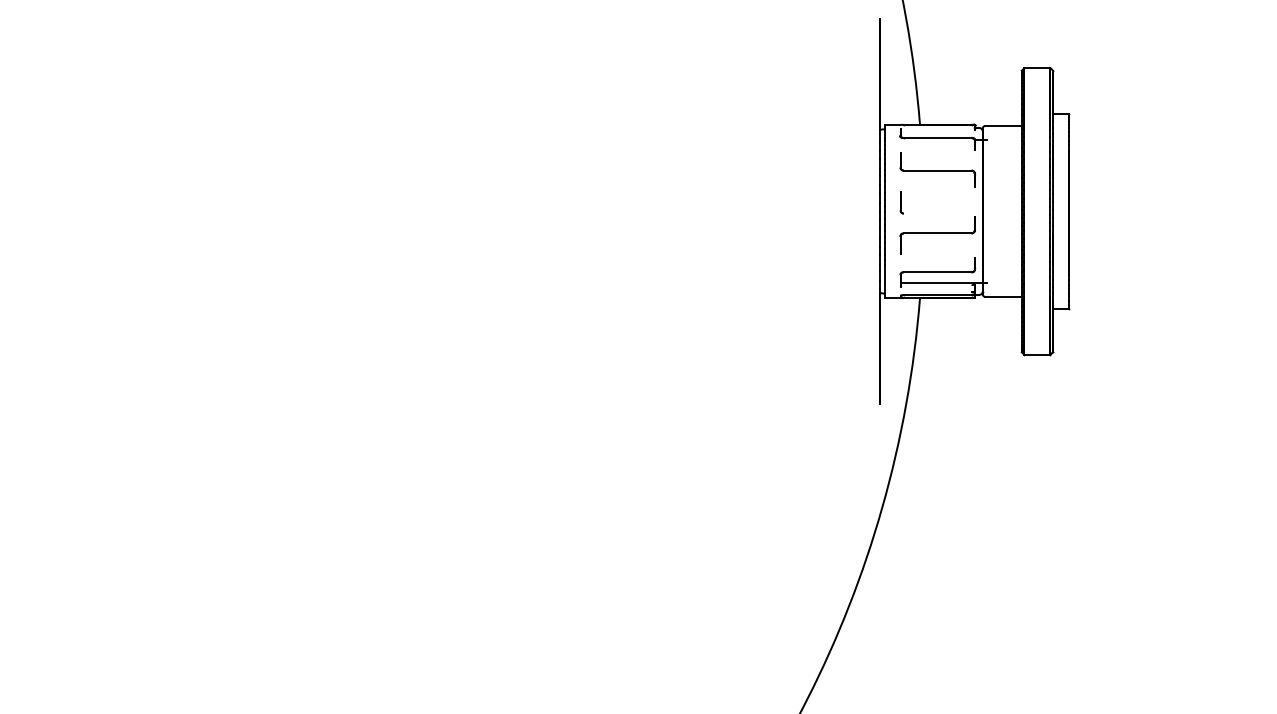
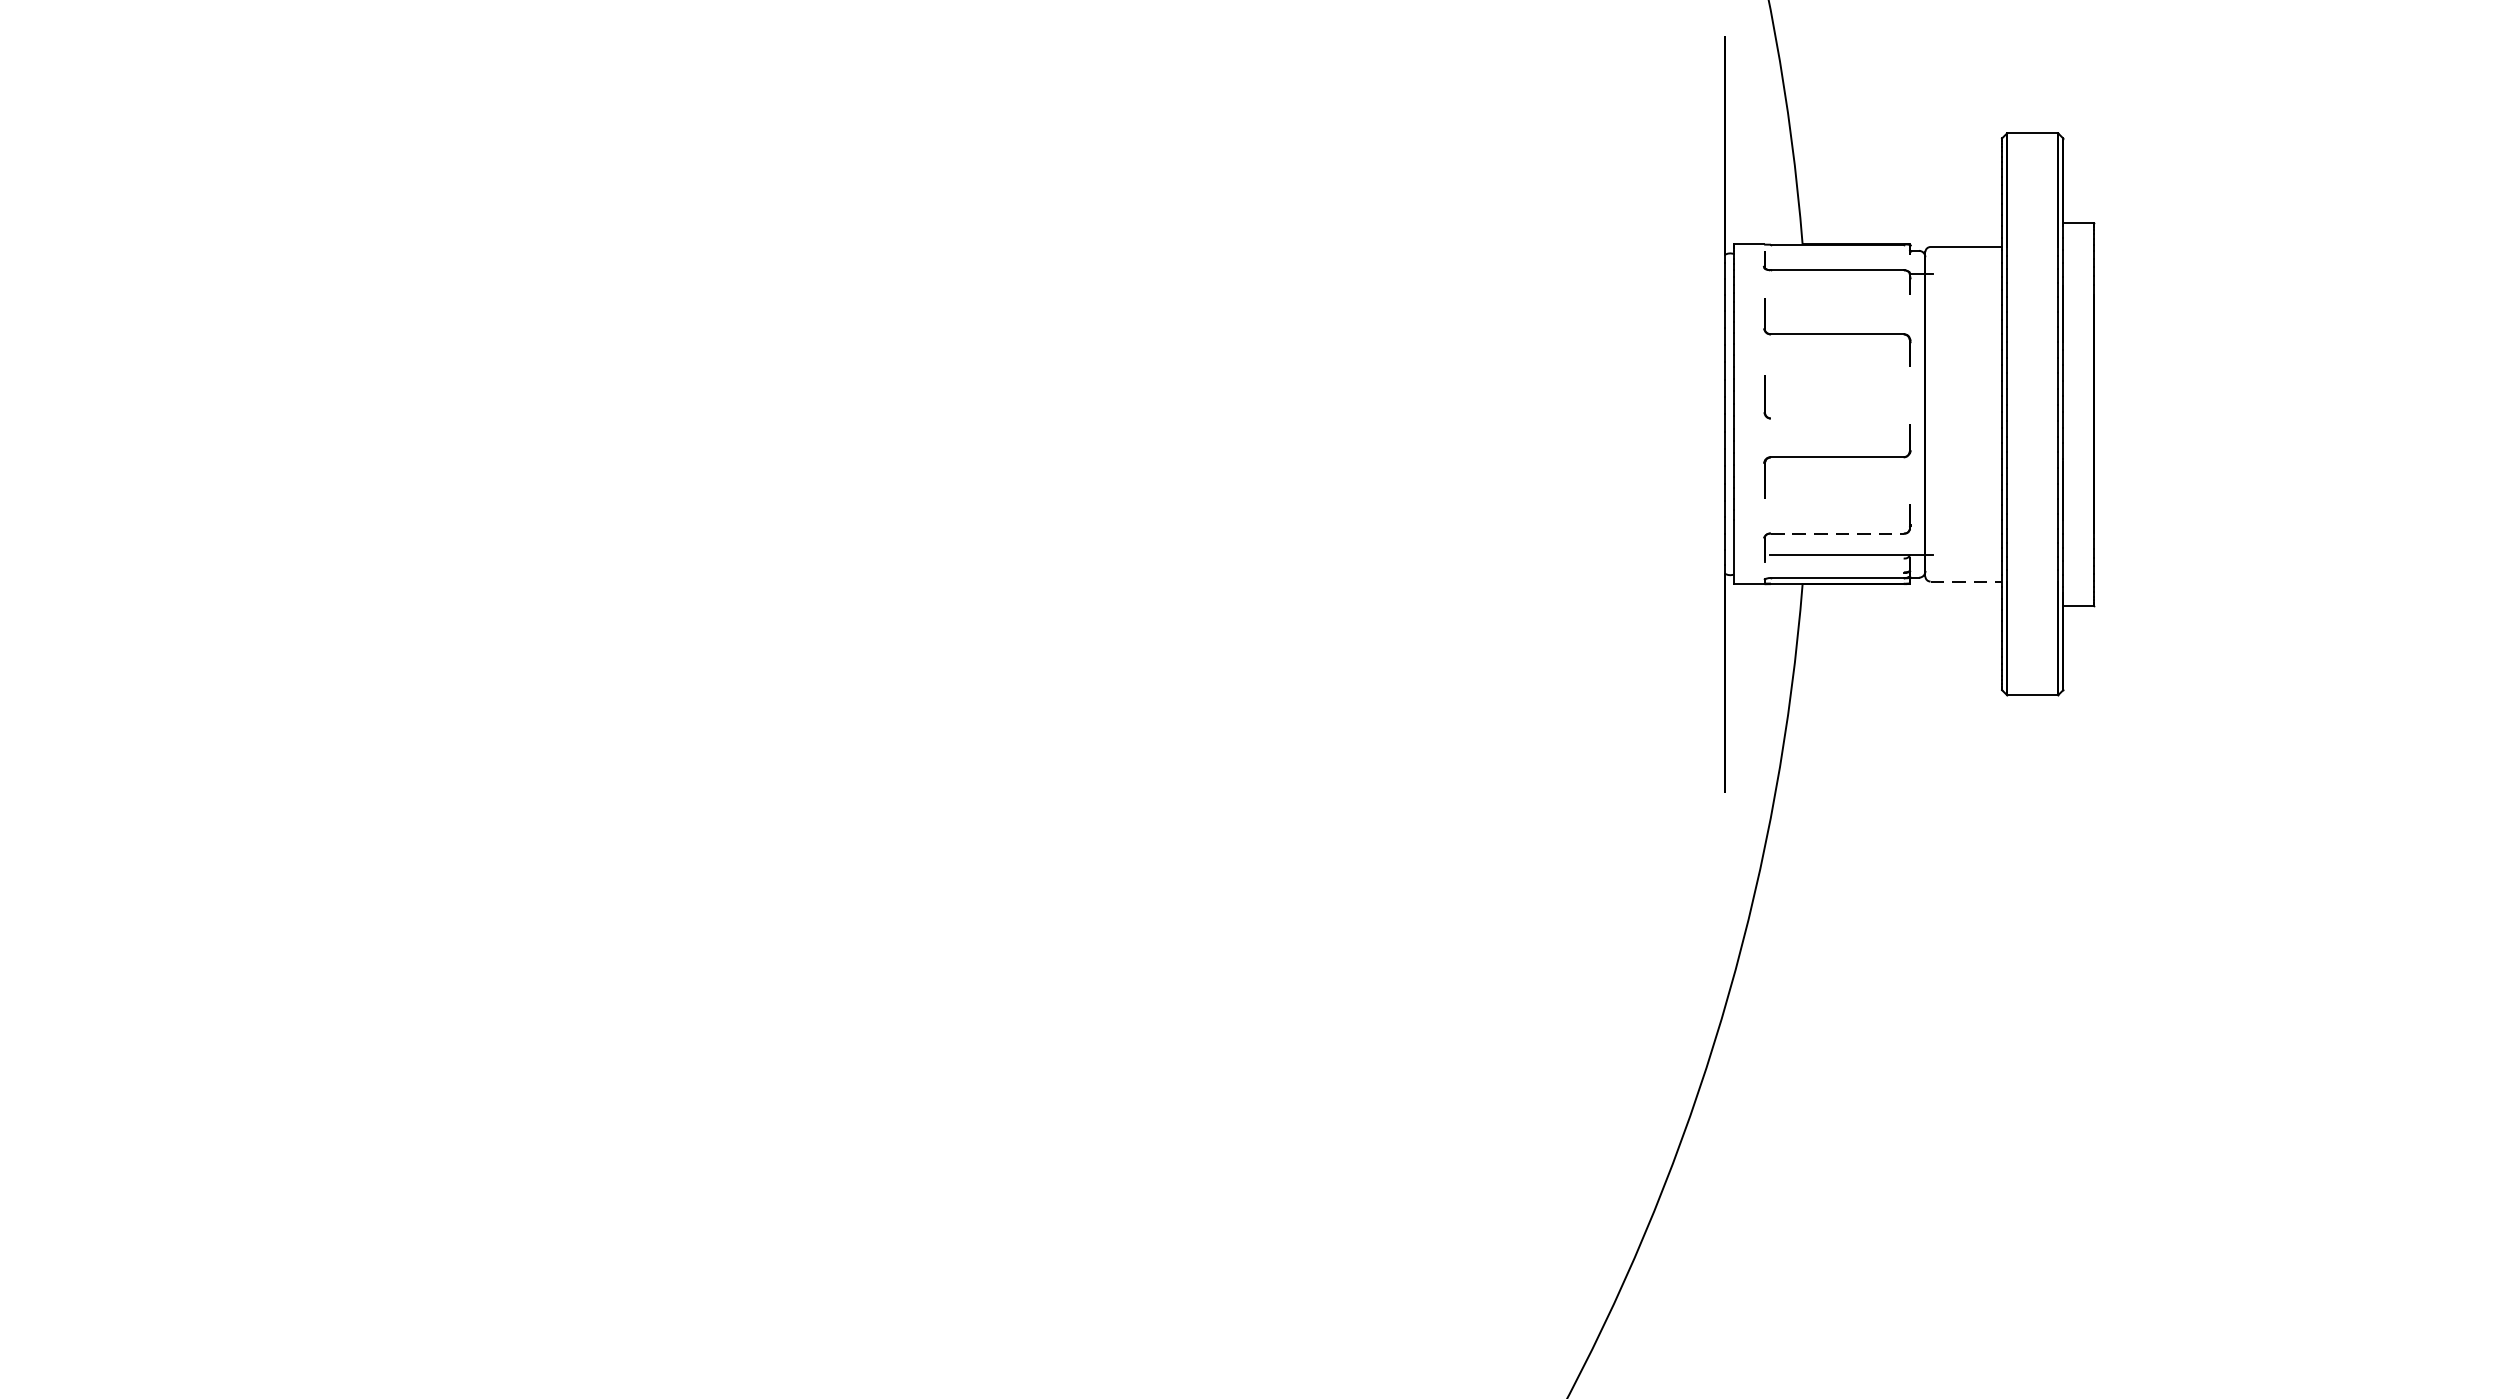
line: (937, 272) -> (1836, 533), solid -> dashed
line: (1004, 296) -> (1968, 580), solid -> dashed

